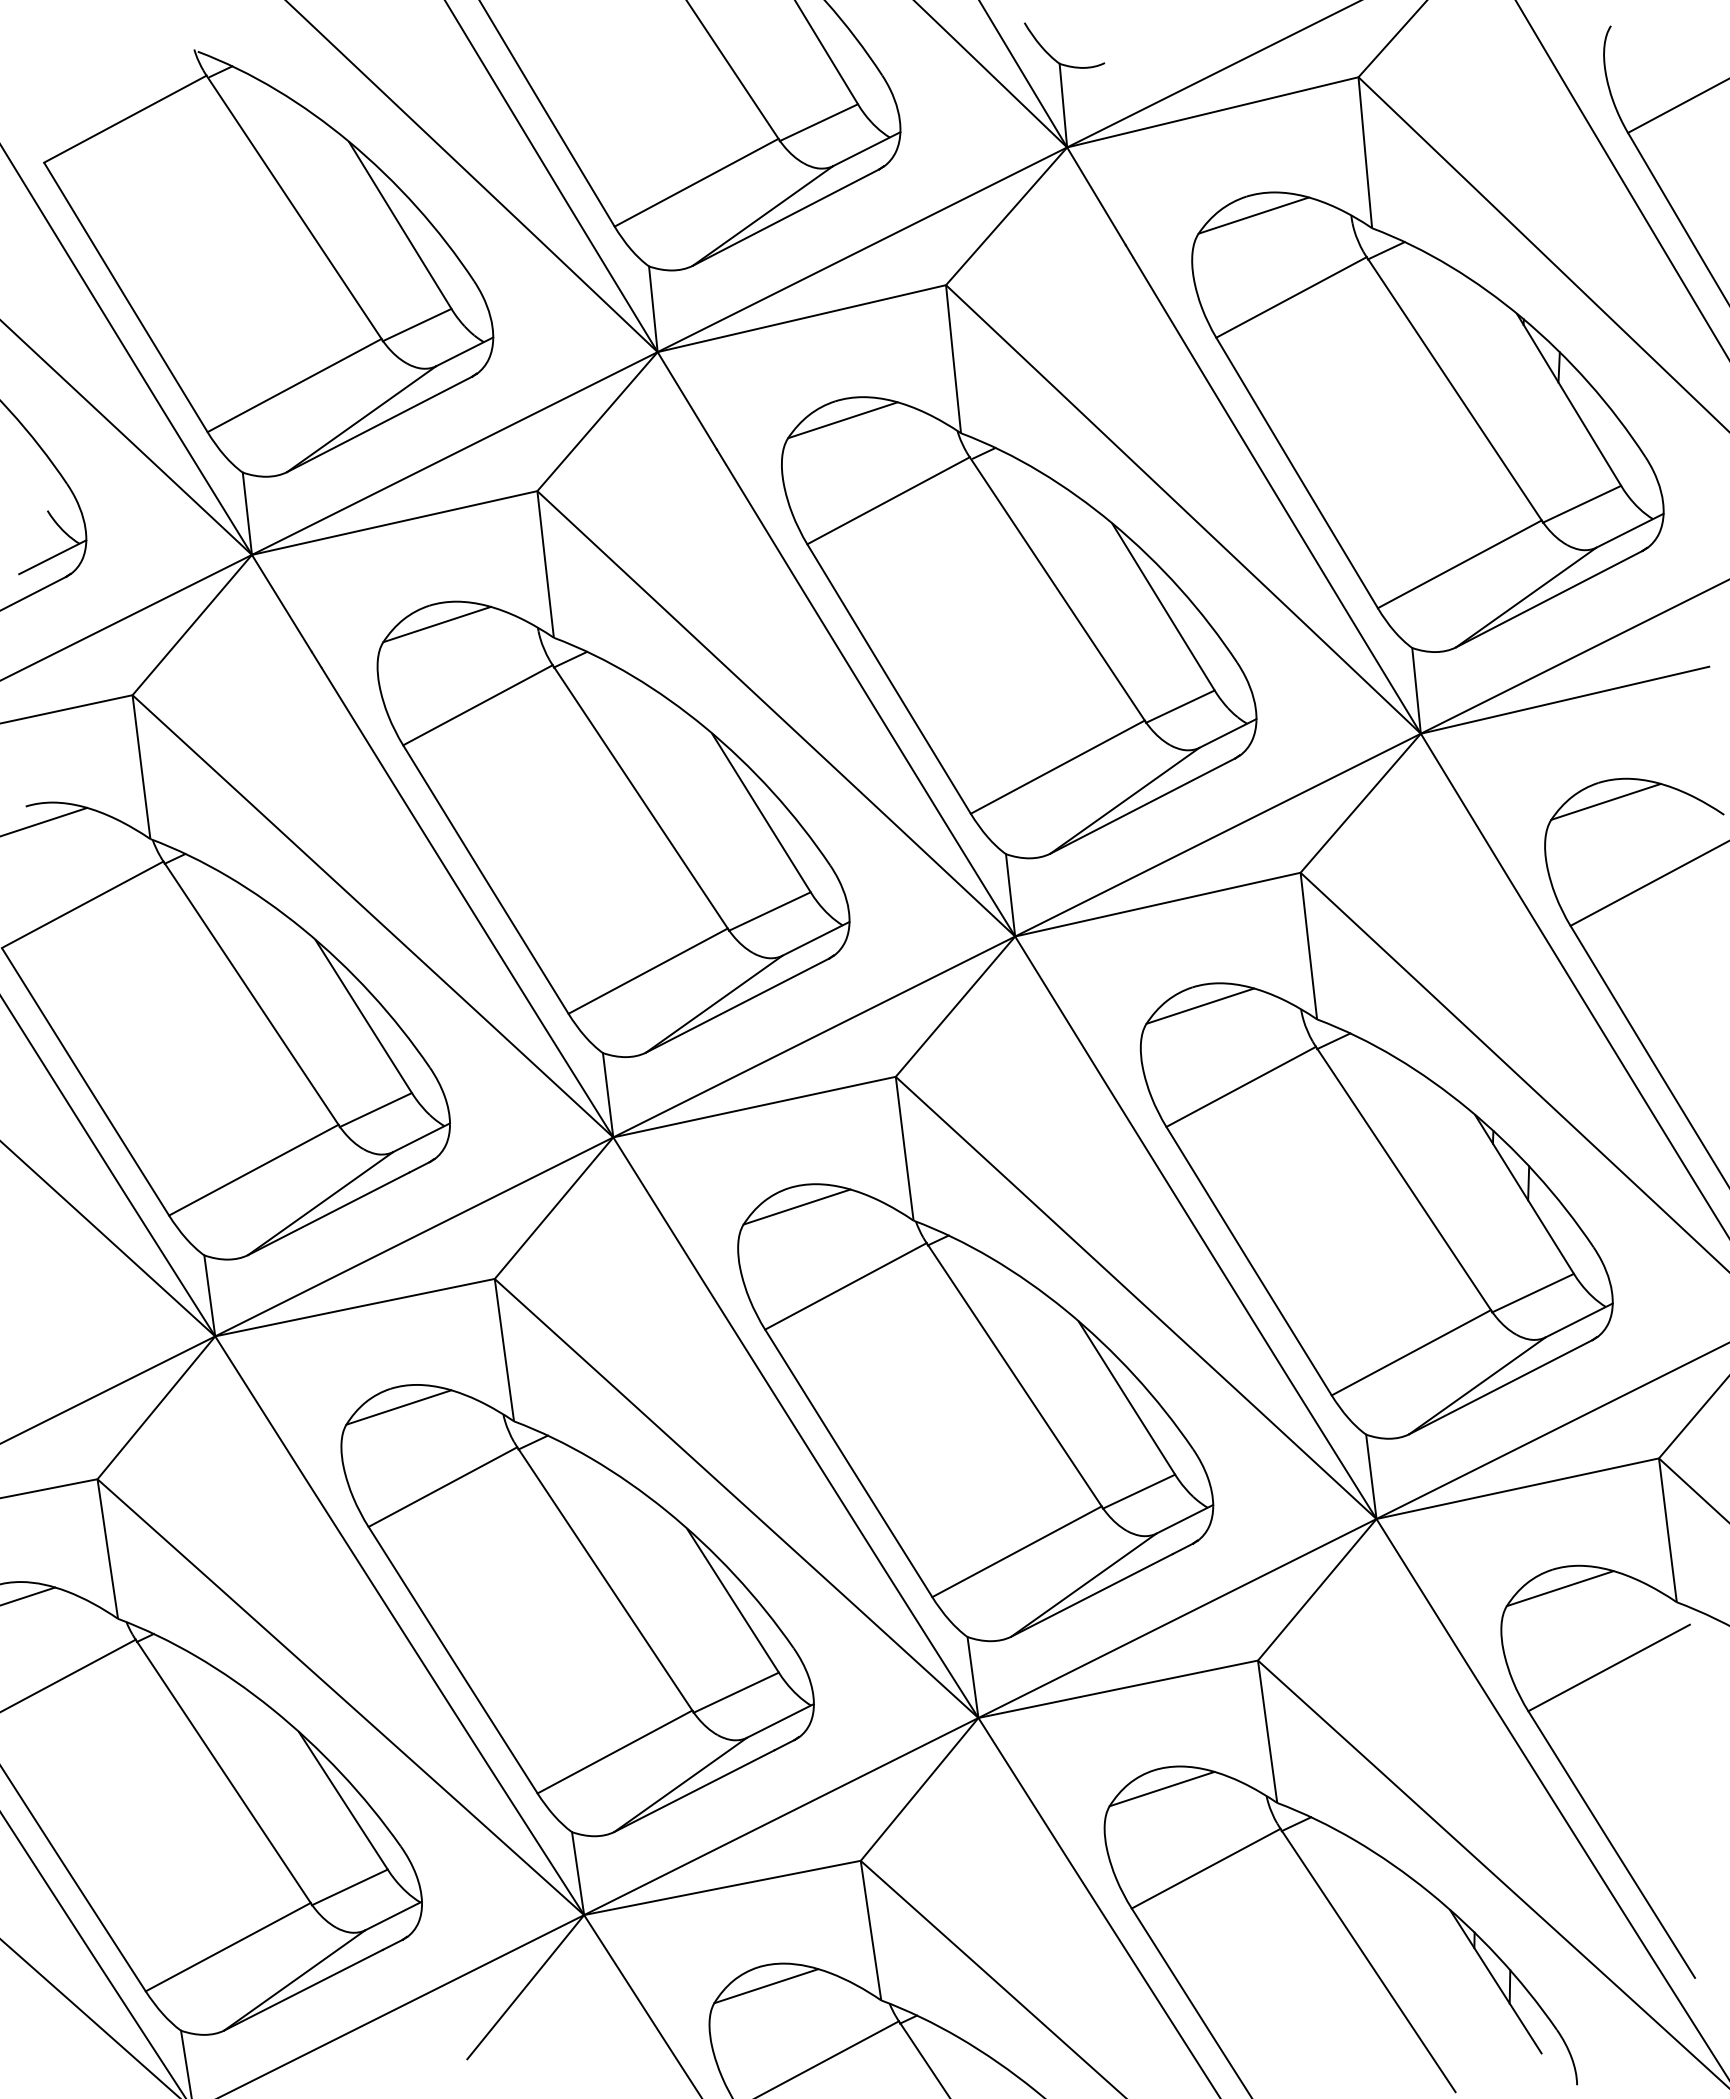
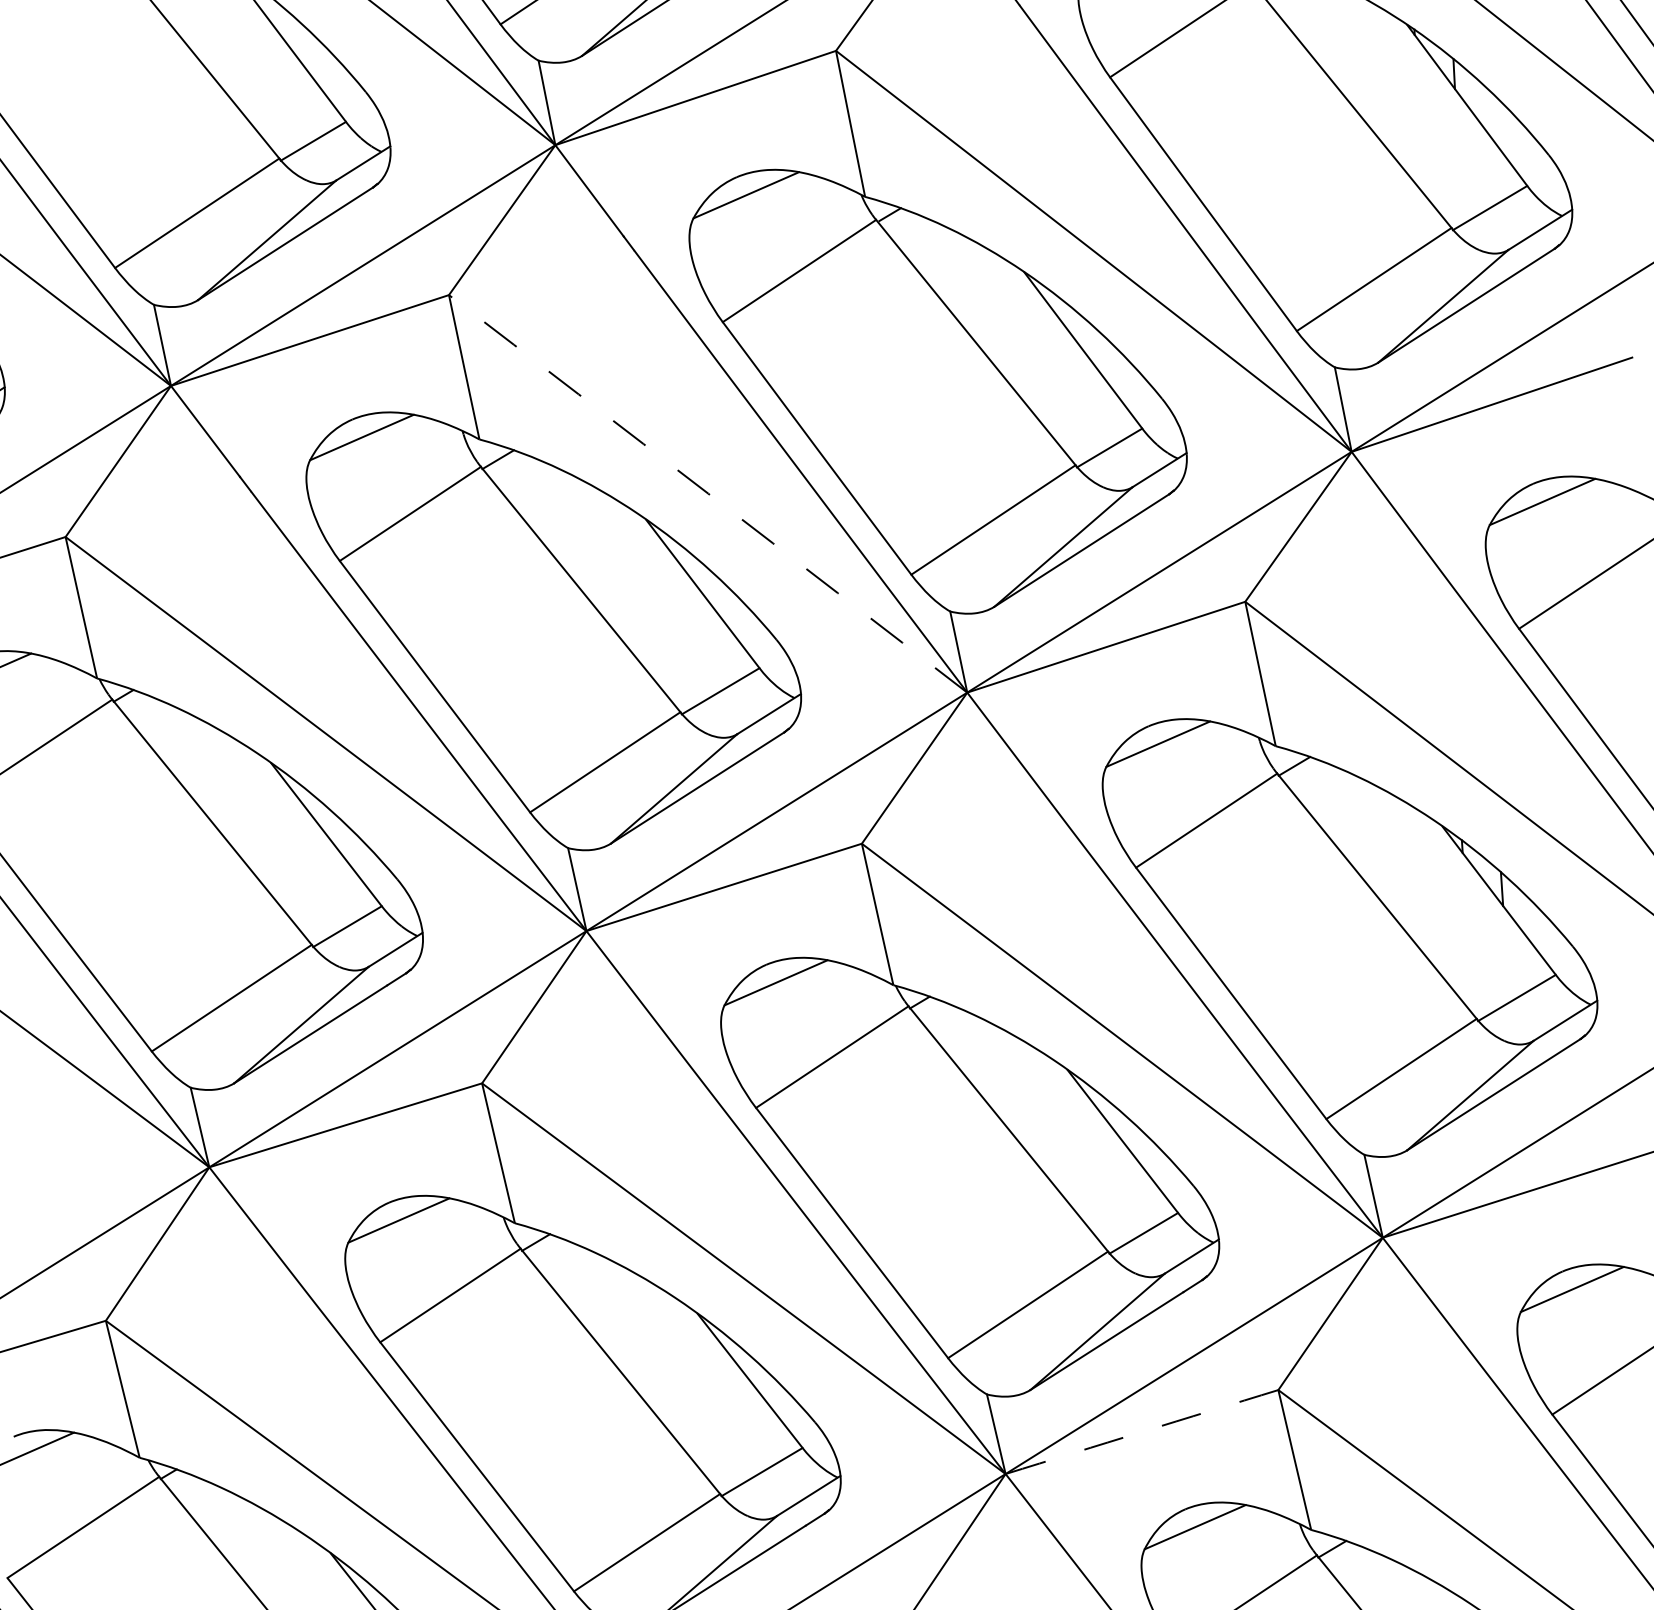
arc: (776, 713) -> (708, 493), solid -> dashed
arc: (1118, 1689) -> (1142, 1432), solid -> dashed

